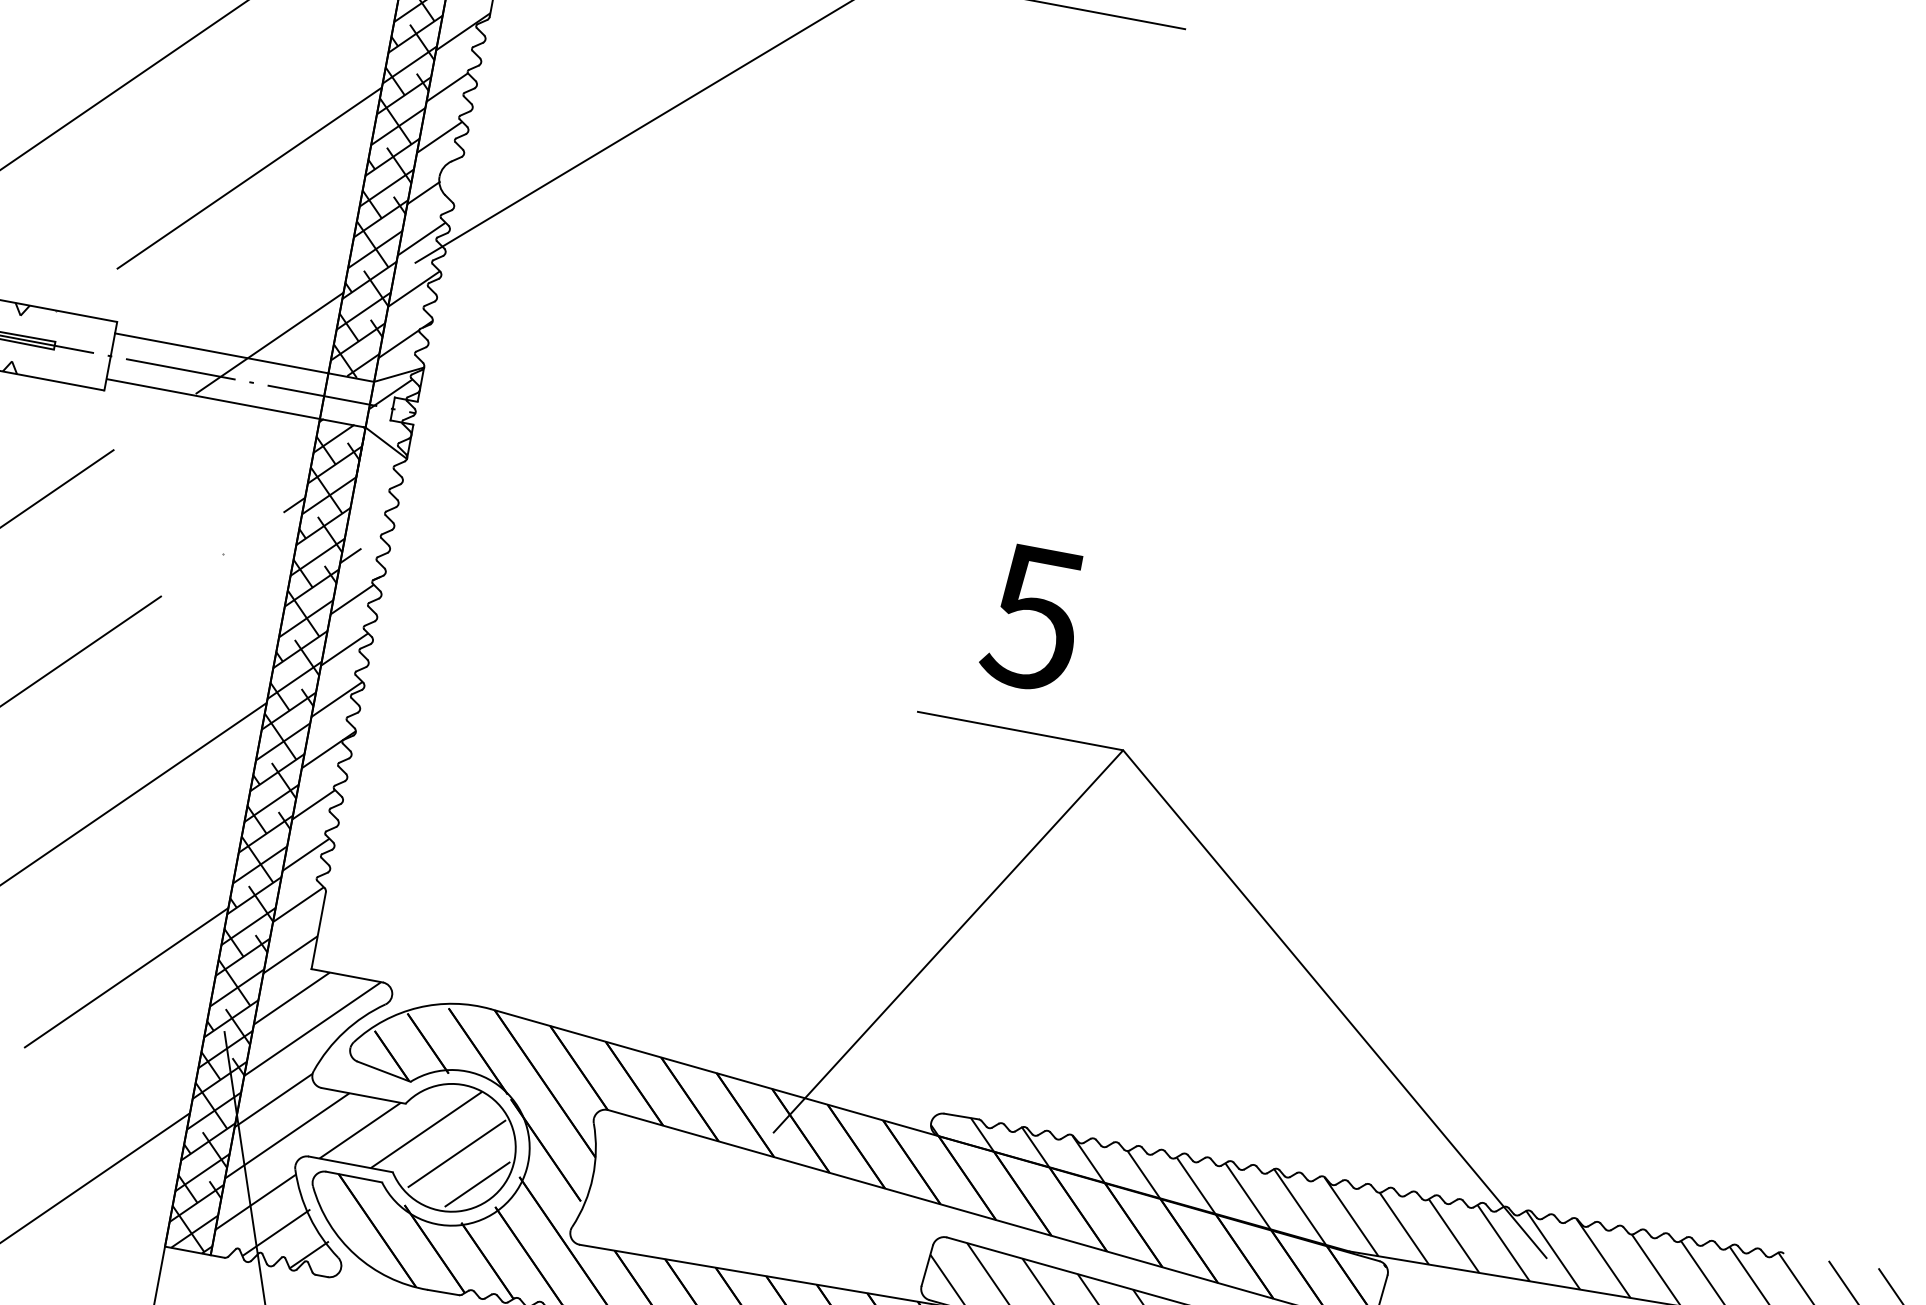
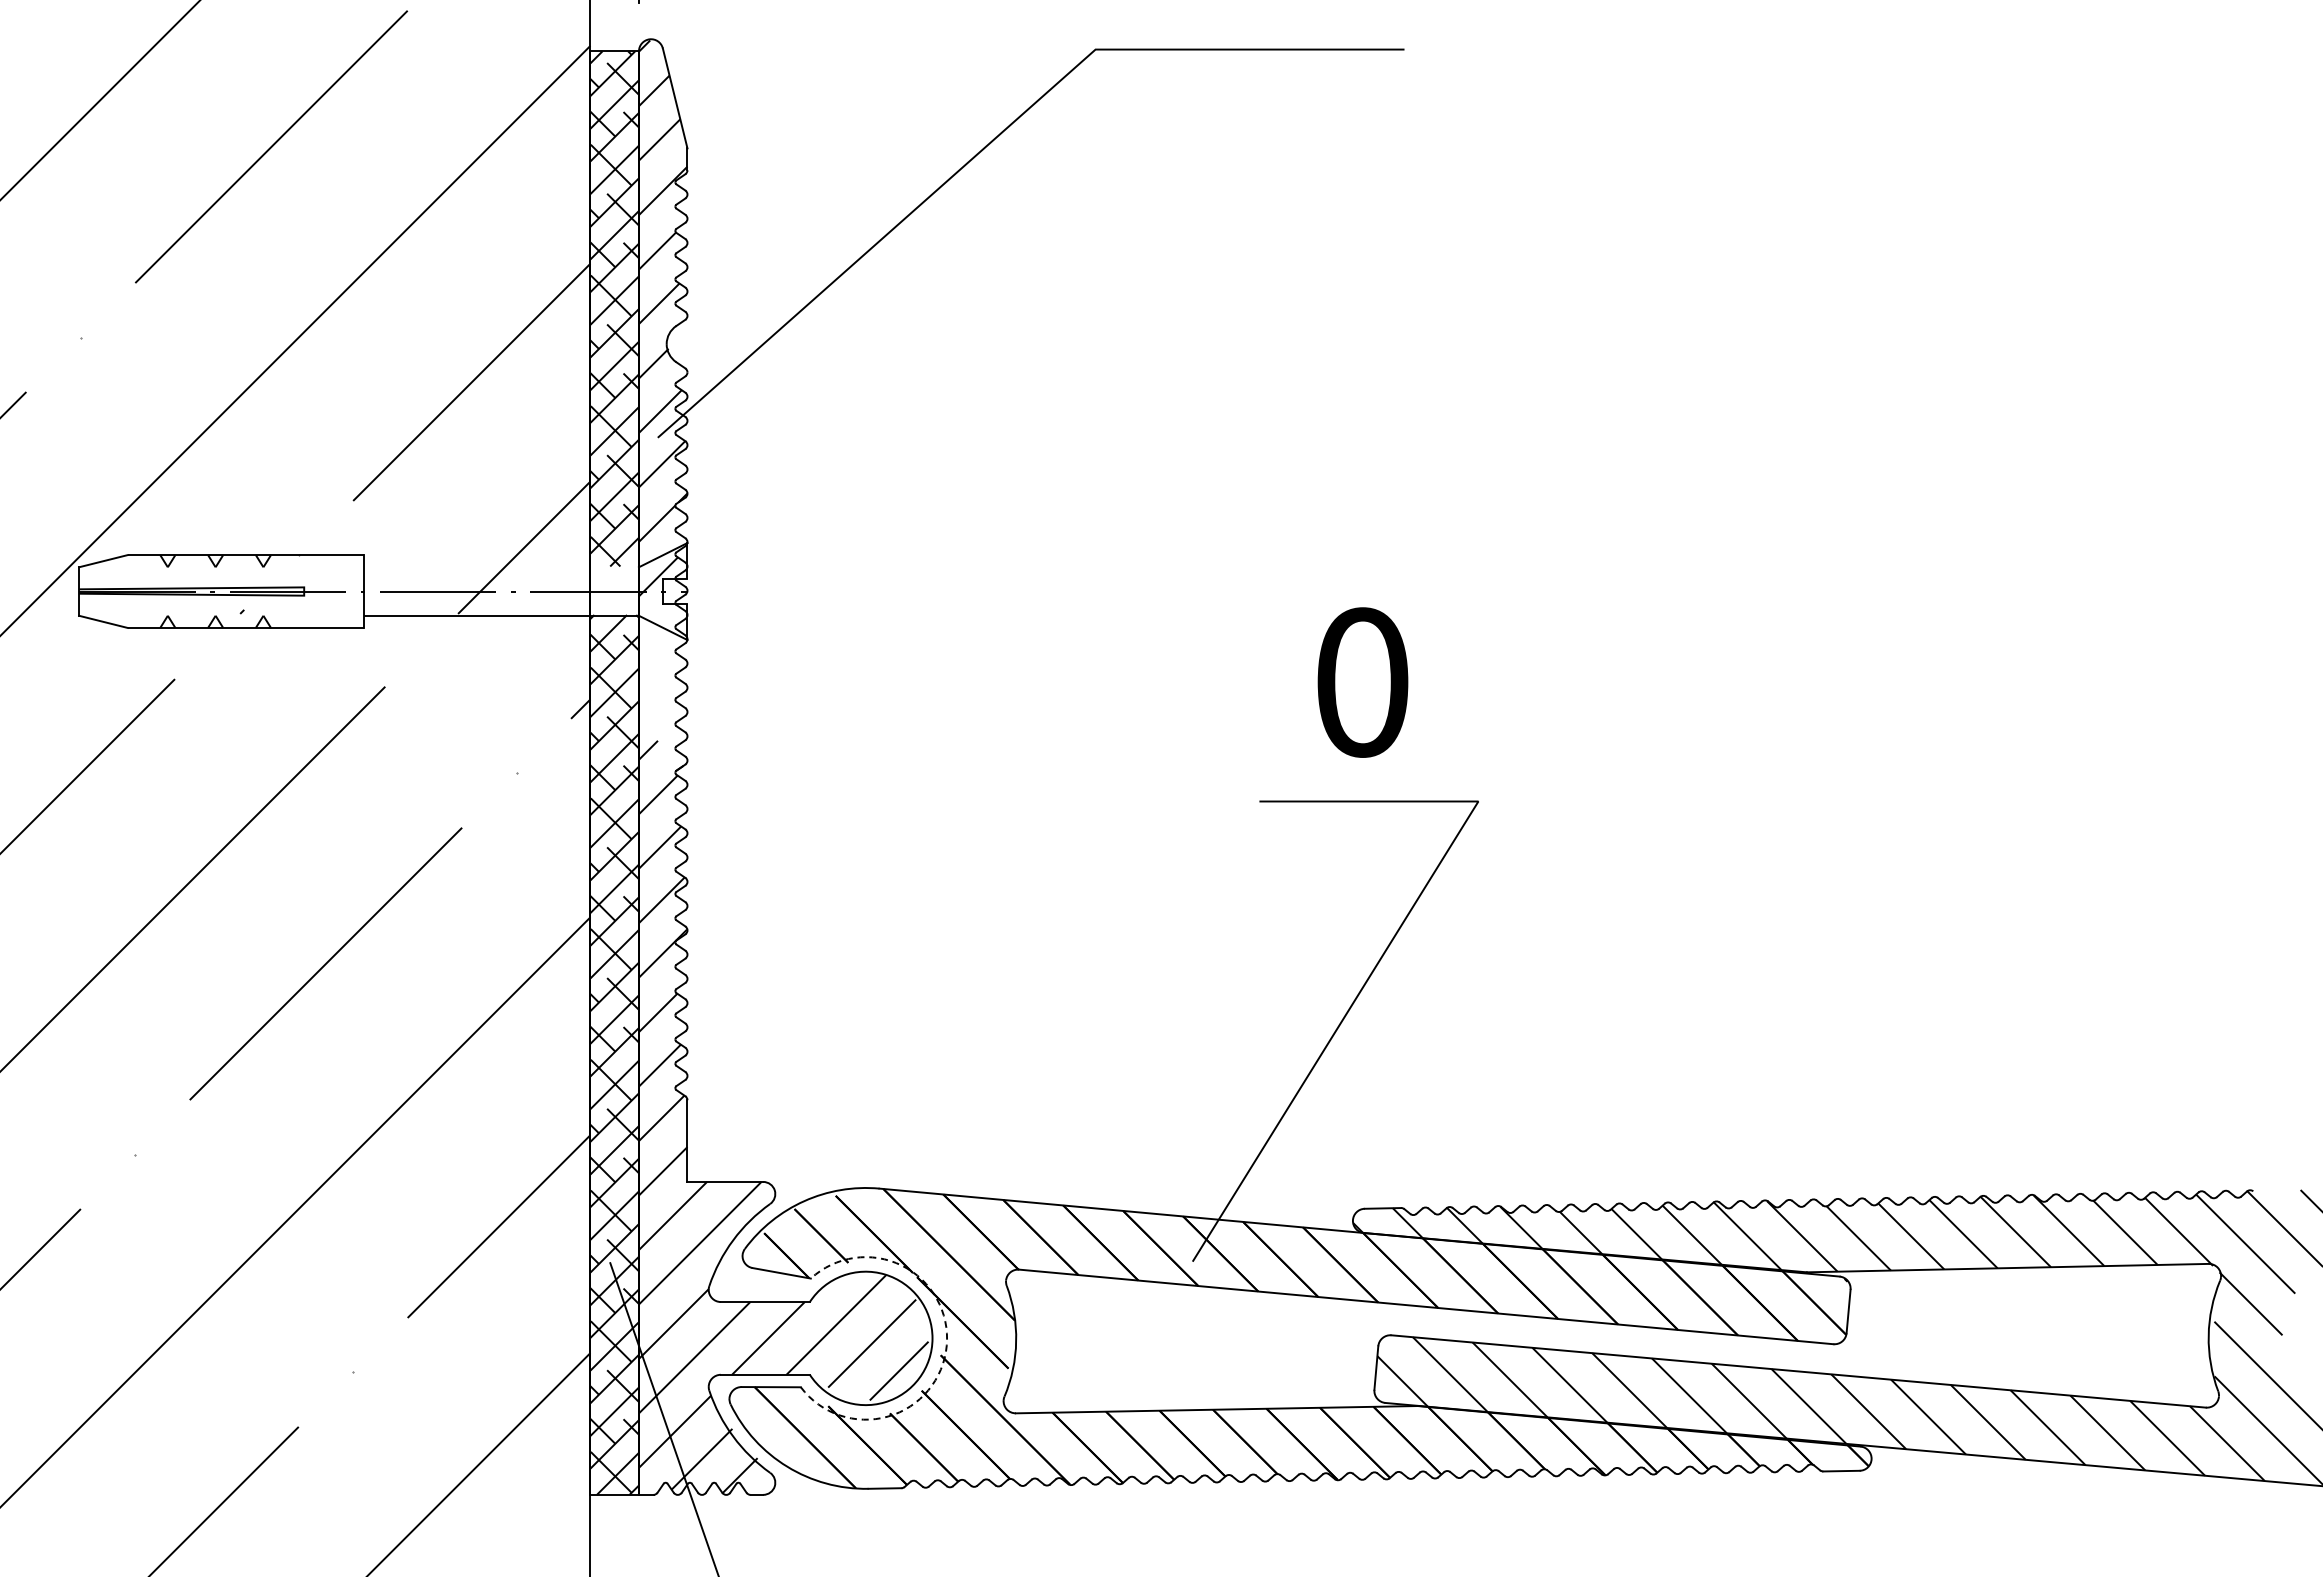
line: (243, 357) -> (500, 567), removed
text: (1033, 617) -> (1360, 682), 5 -> 0
line: (1334, 1004) -> (1744, 1021), removed
arc: (526, 1168) -> (946, 1345), solid -> dashed

